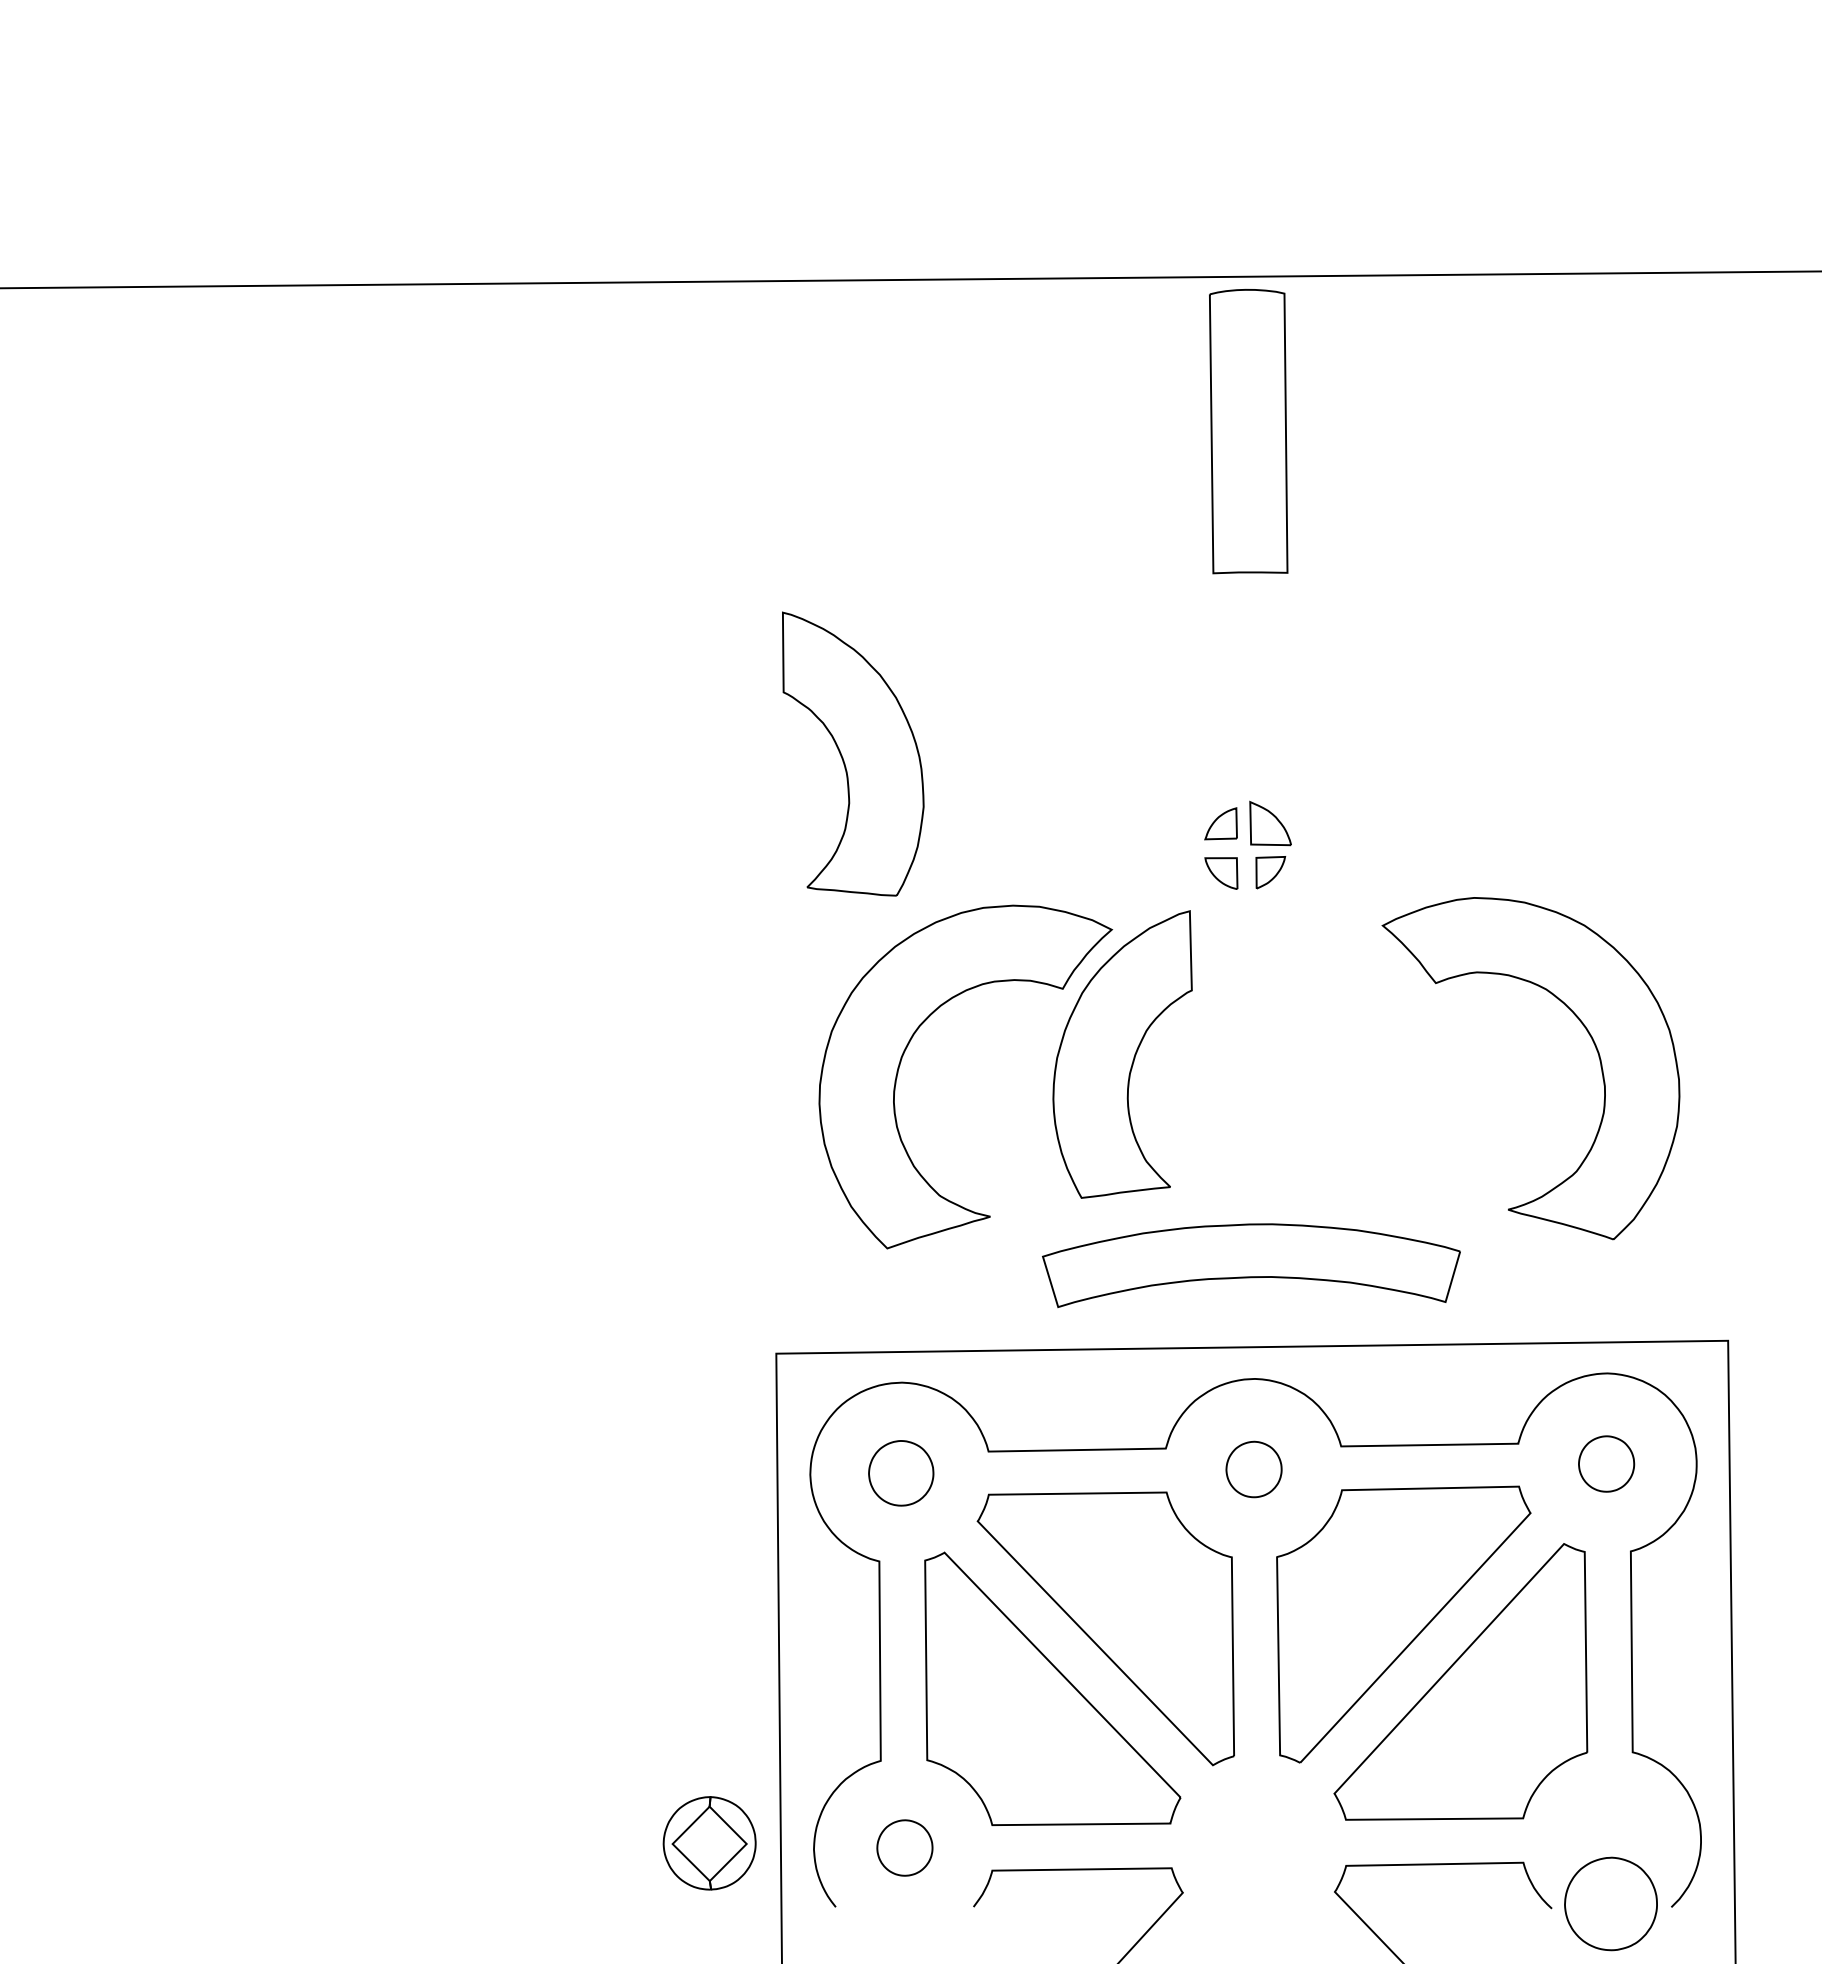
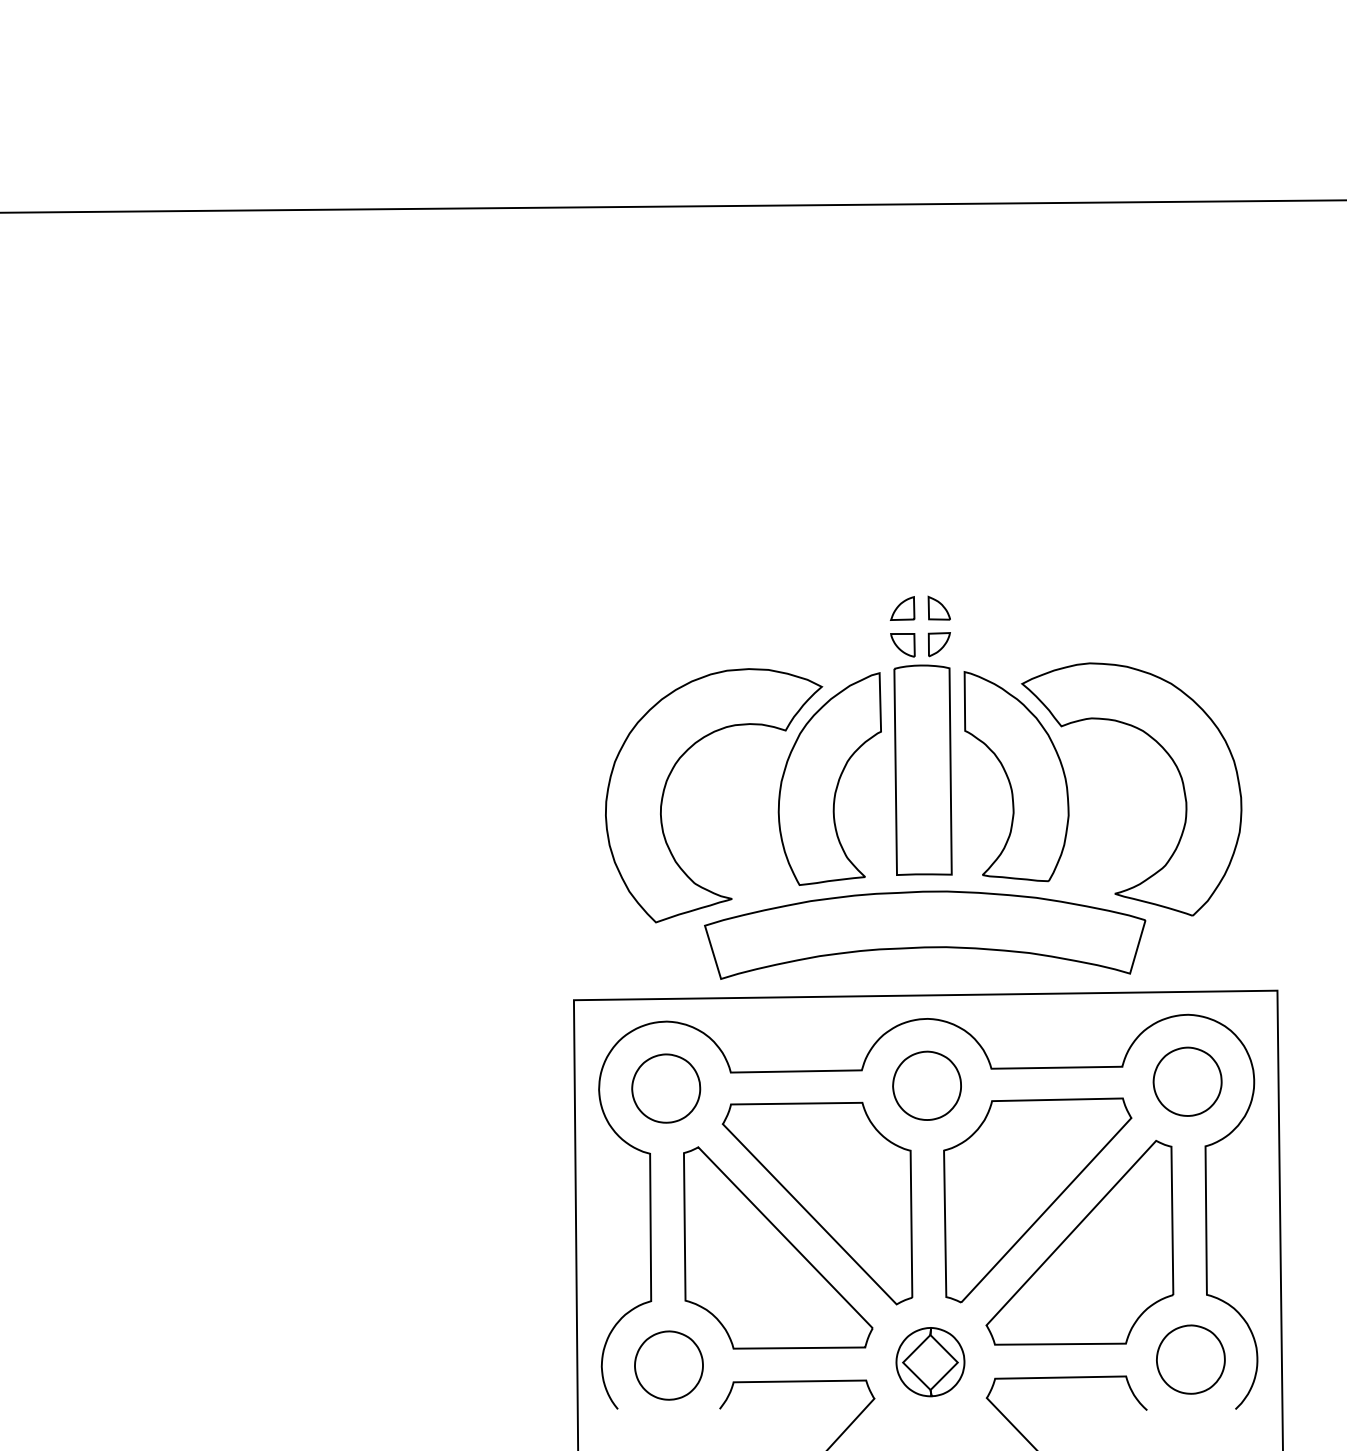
part: (1248, 431) -> (922, 770), moved
part: (853, 753) -> (1016, 776), moved
part: (1270, 822) -> (939, 607), size x0.71
part: (1251, 1265) -> (925, 935), size x1.43
part: (1606, 1463) -> (1187, 1081), size x1.67
part: (1253, 1469) -> (926, 1085), size x1.67
part: (901, 1473) -> (666, 1088), size x1.43
part: (709, 1843) -> (930, 1362), moved
part: (904, 1847) -> (668, 1365), size x1.67
part: (1610, 1903) -> (1190, 1359), moved

